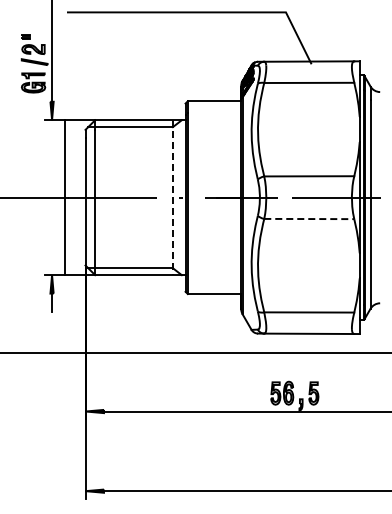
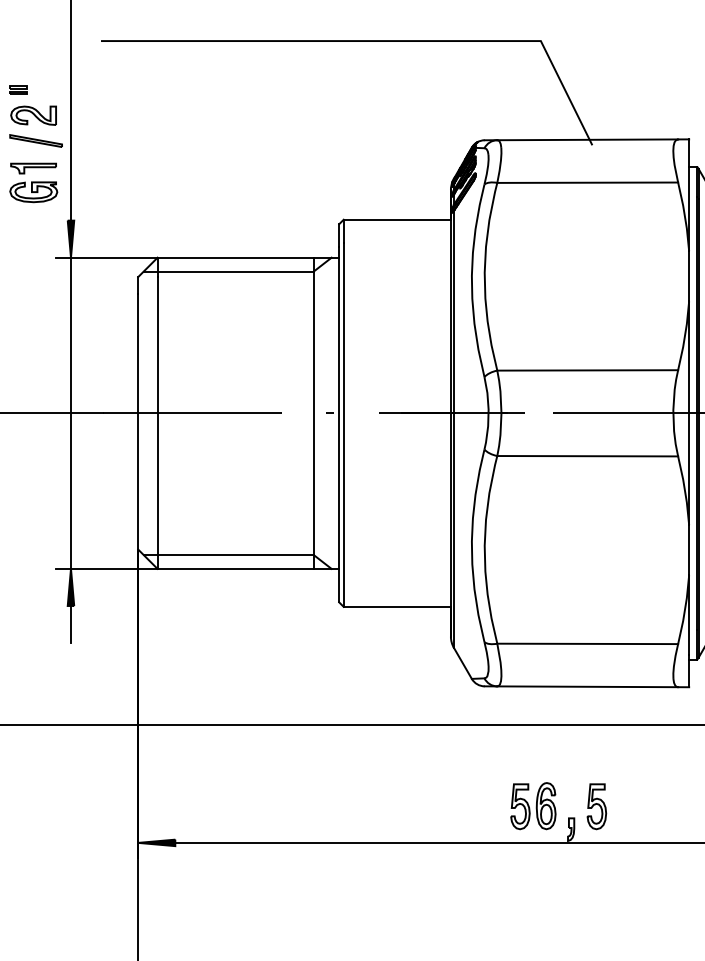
line: (65, 197) -> (71, 412), moved
line: (172, 198) -> (312, 414), dashed -> solid
line: (309, 219) -> (588, 457), dashed -> solid

